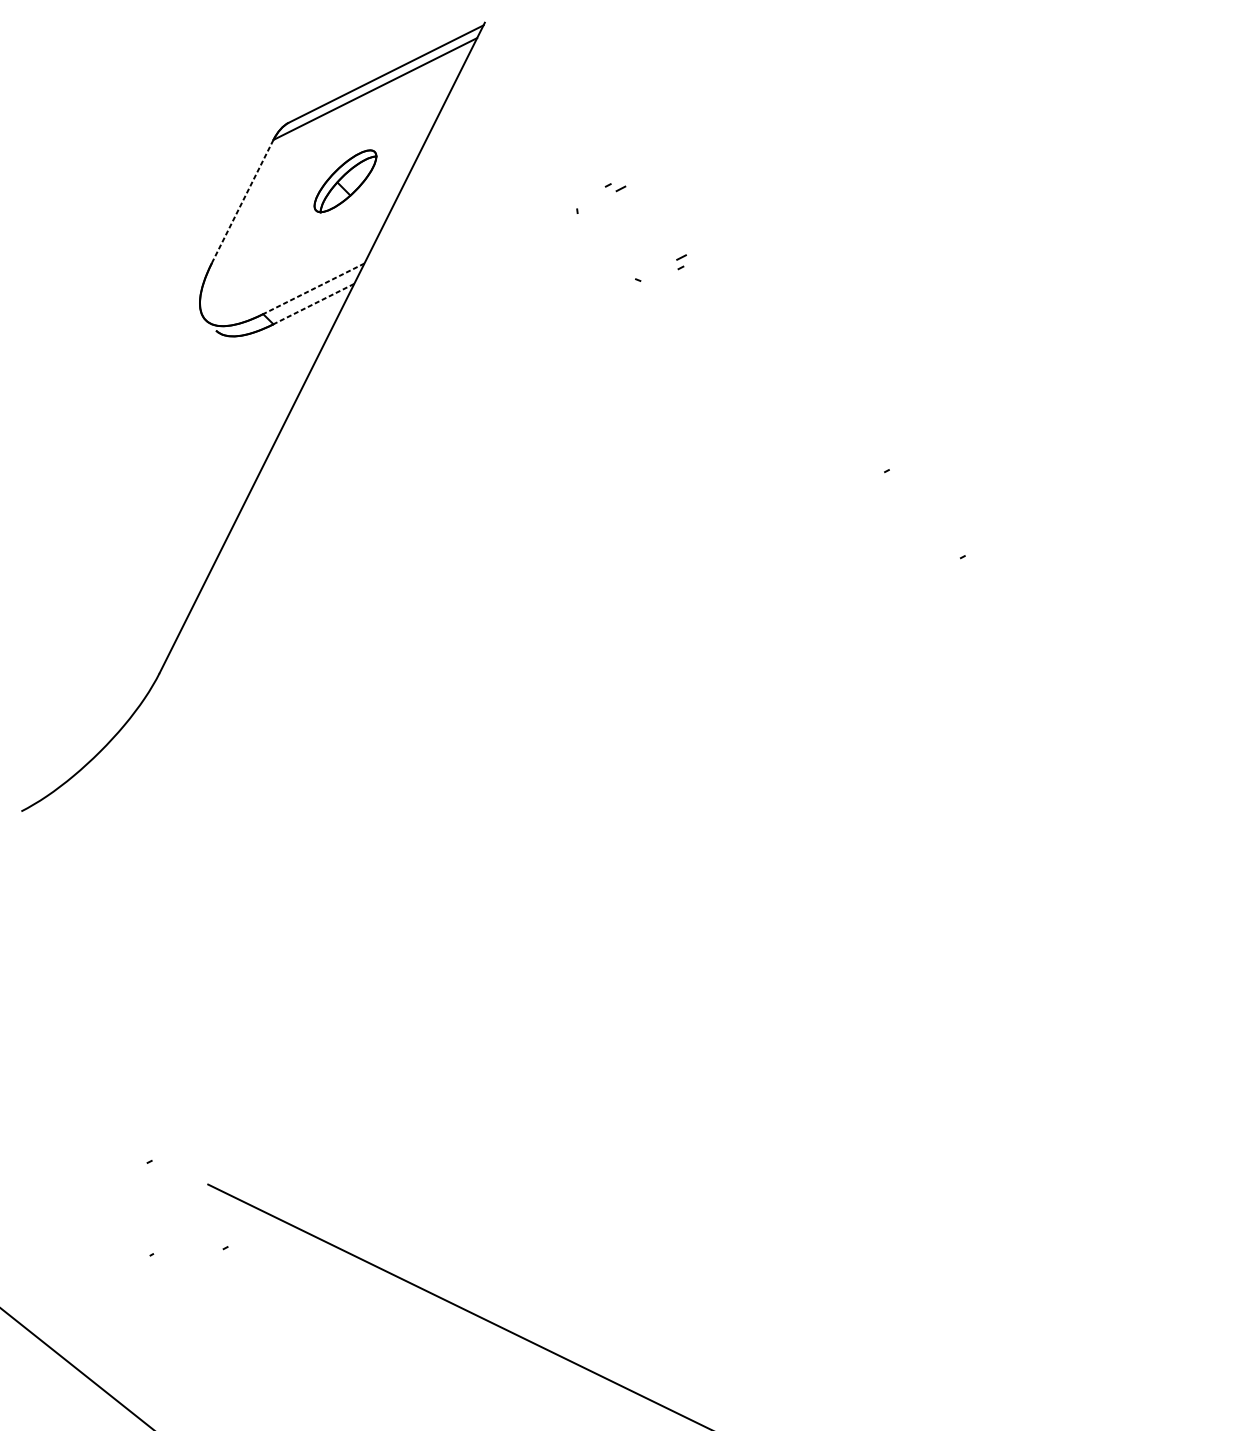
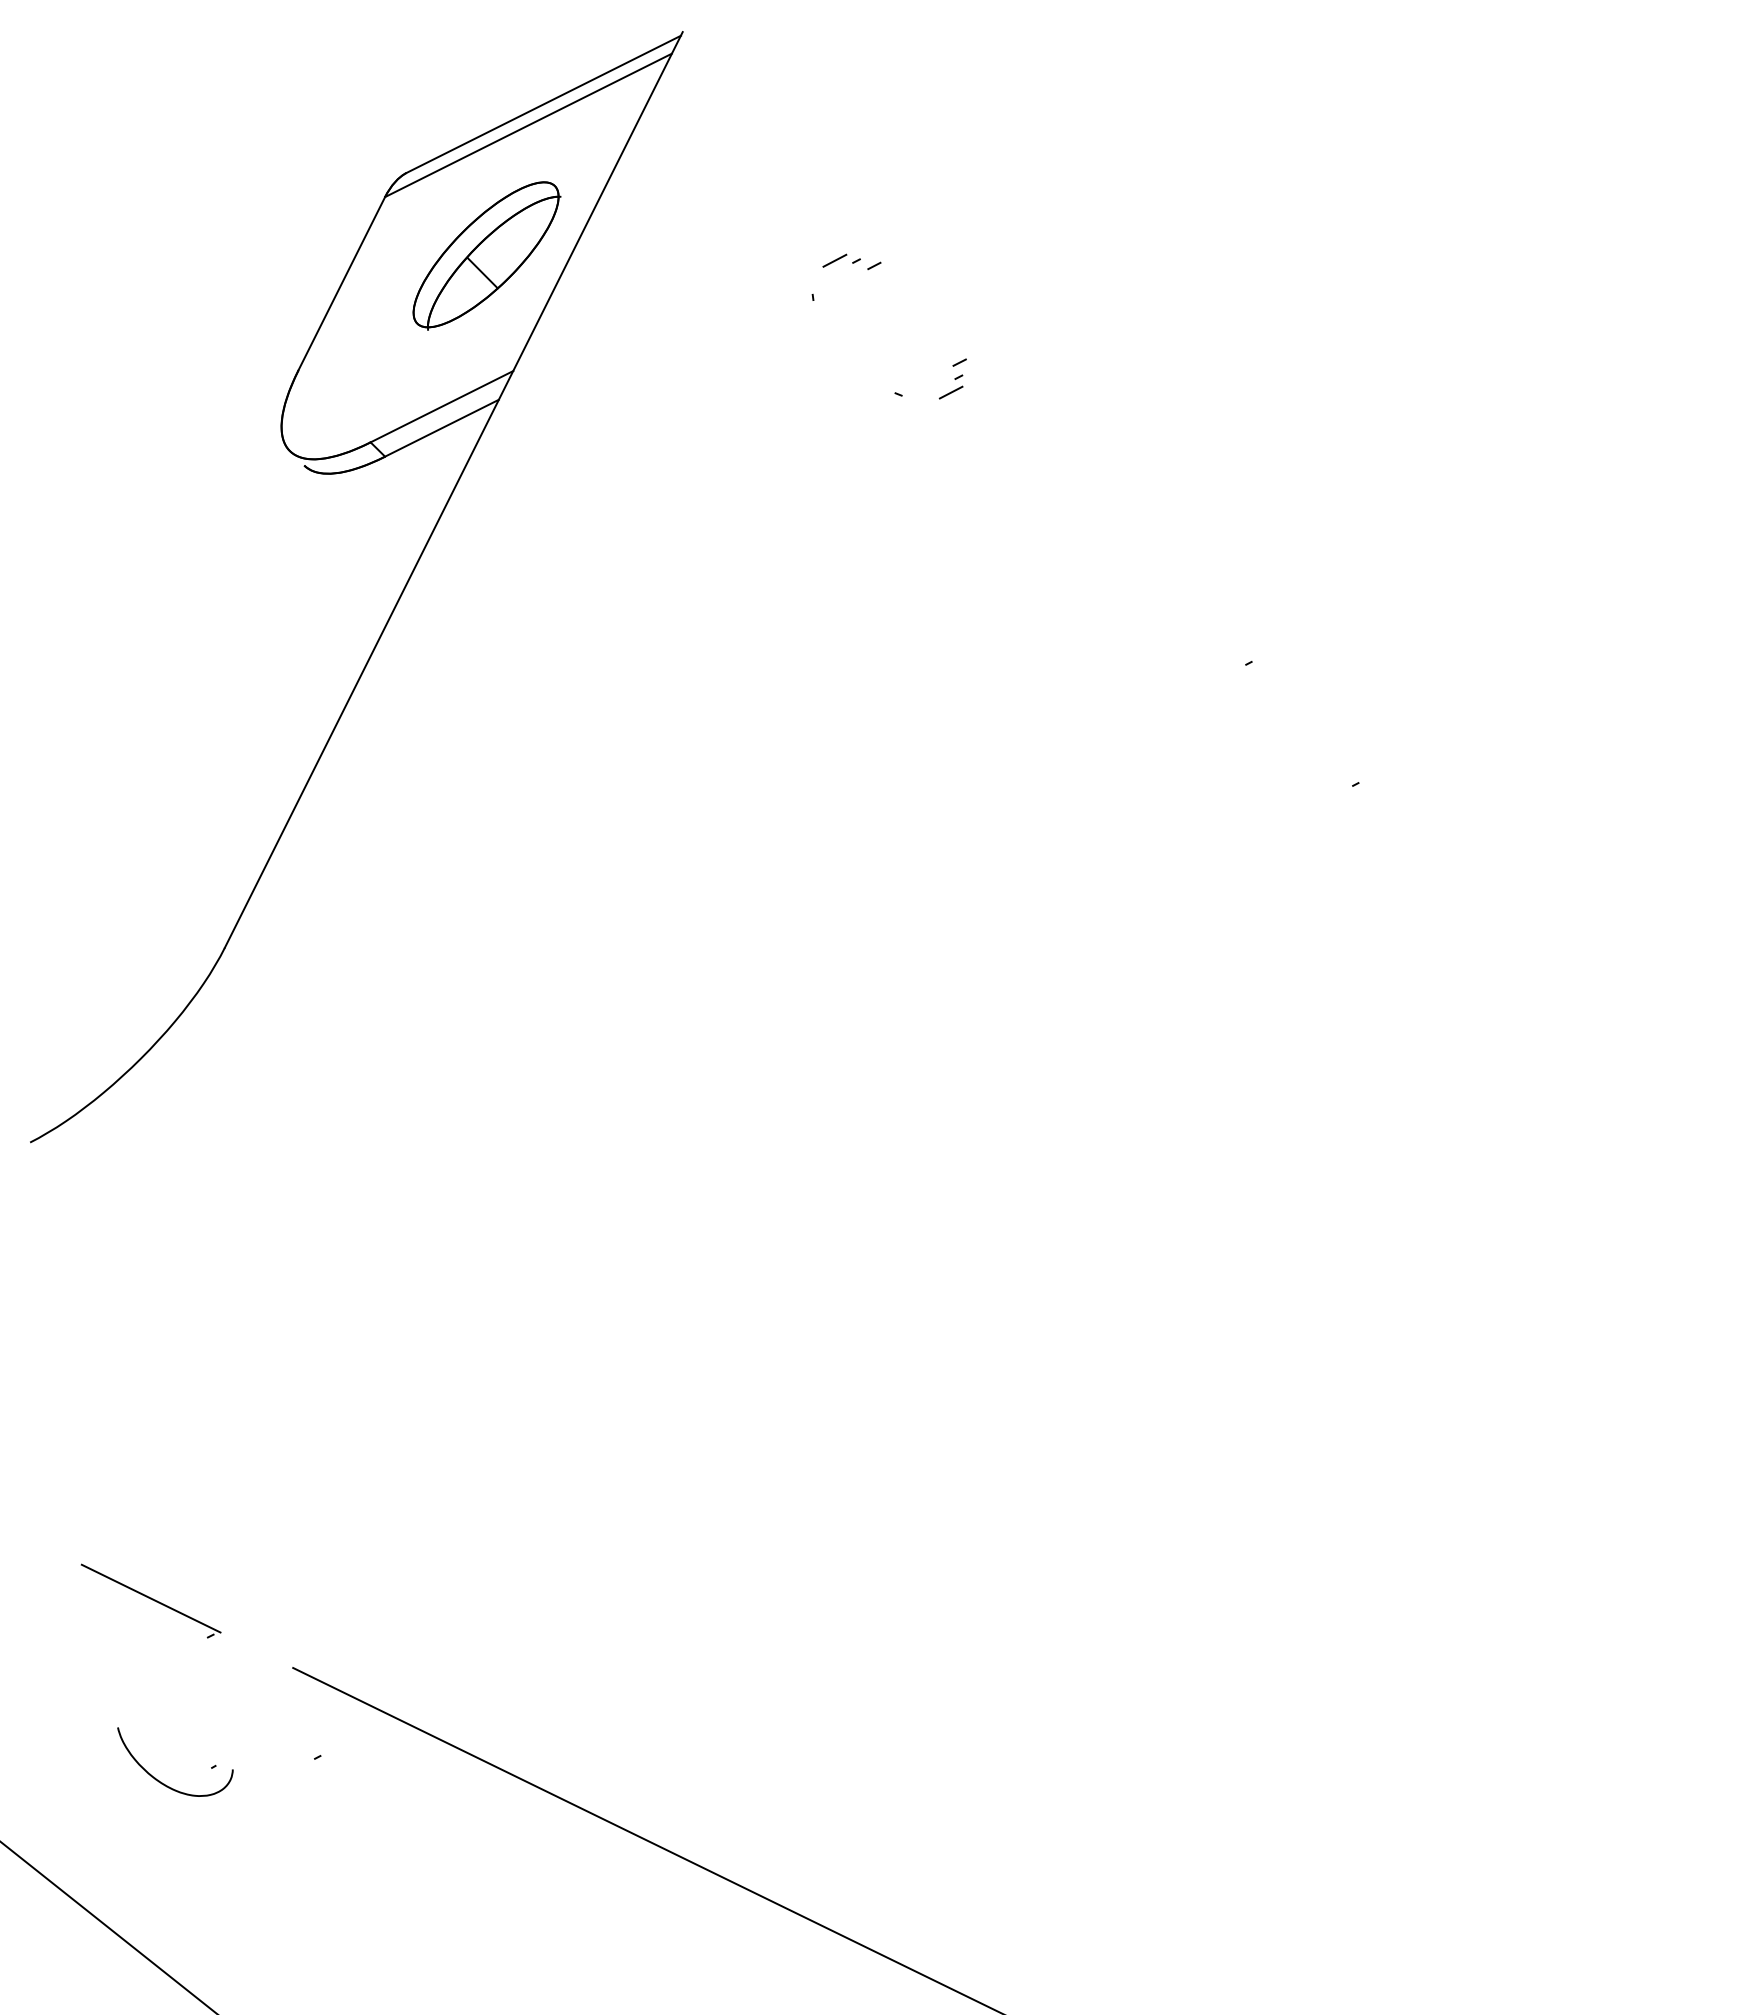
part: (345, 181) -> (486, 255), size x1.67
line: (592, 184) -> (834, 260), added
line: (242, 201) -> (341, 283), dashed -> solid
line: (675, 278) -> (950, 392), added
line: (313, 288) -> (441, 406), dashed -> solid
line: (313, 304) -> (441, 428), dashed -> solid
line: (106, 1135) -> (150, 1598), added
curve: (116, 1266) -> (164, 1783), added

